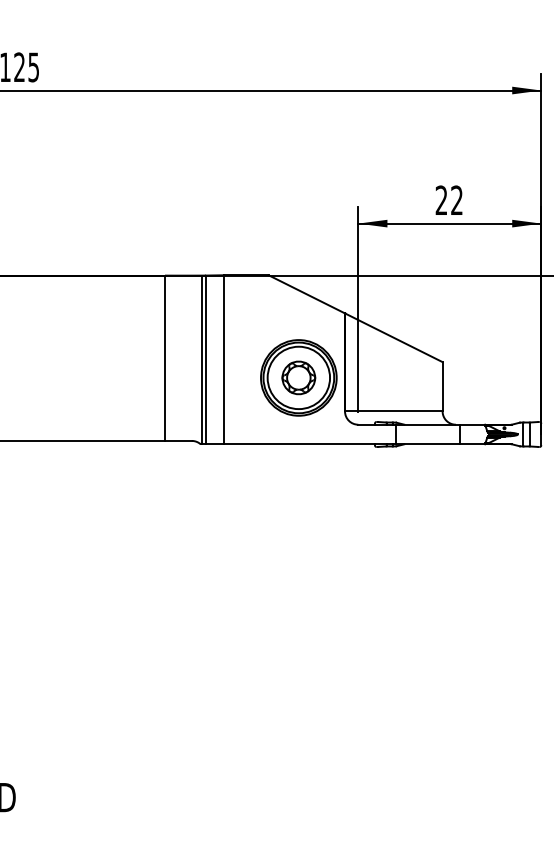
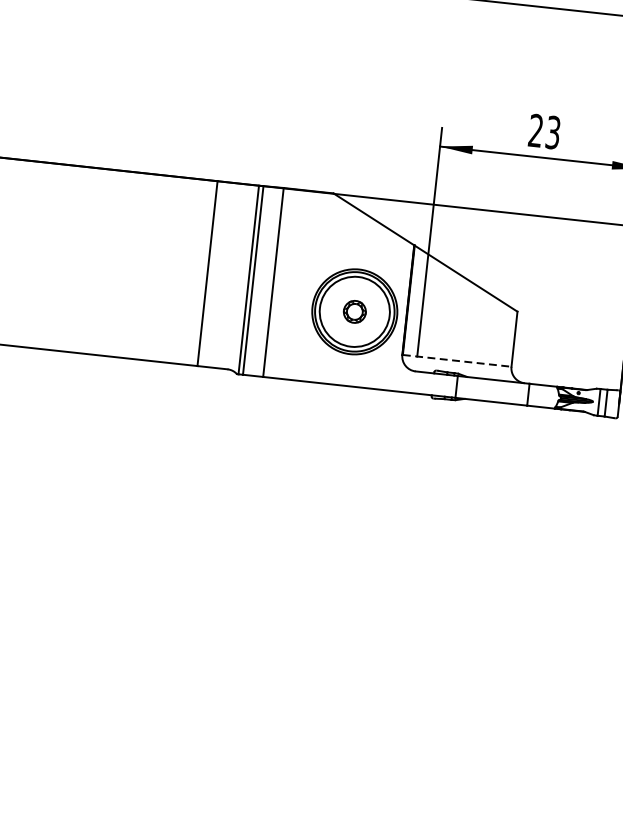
text: (456, 200) -> (552, 132), 22 -> 23
part: (298, 377) -> (354, 311), size x0.6
line: (394, 411) -> (457, 361), solid -> dashed

